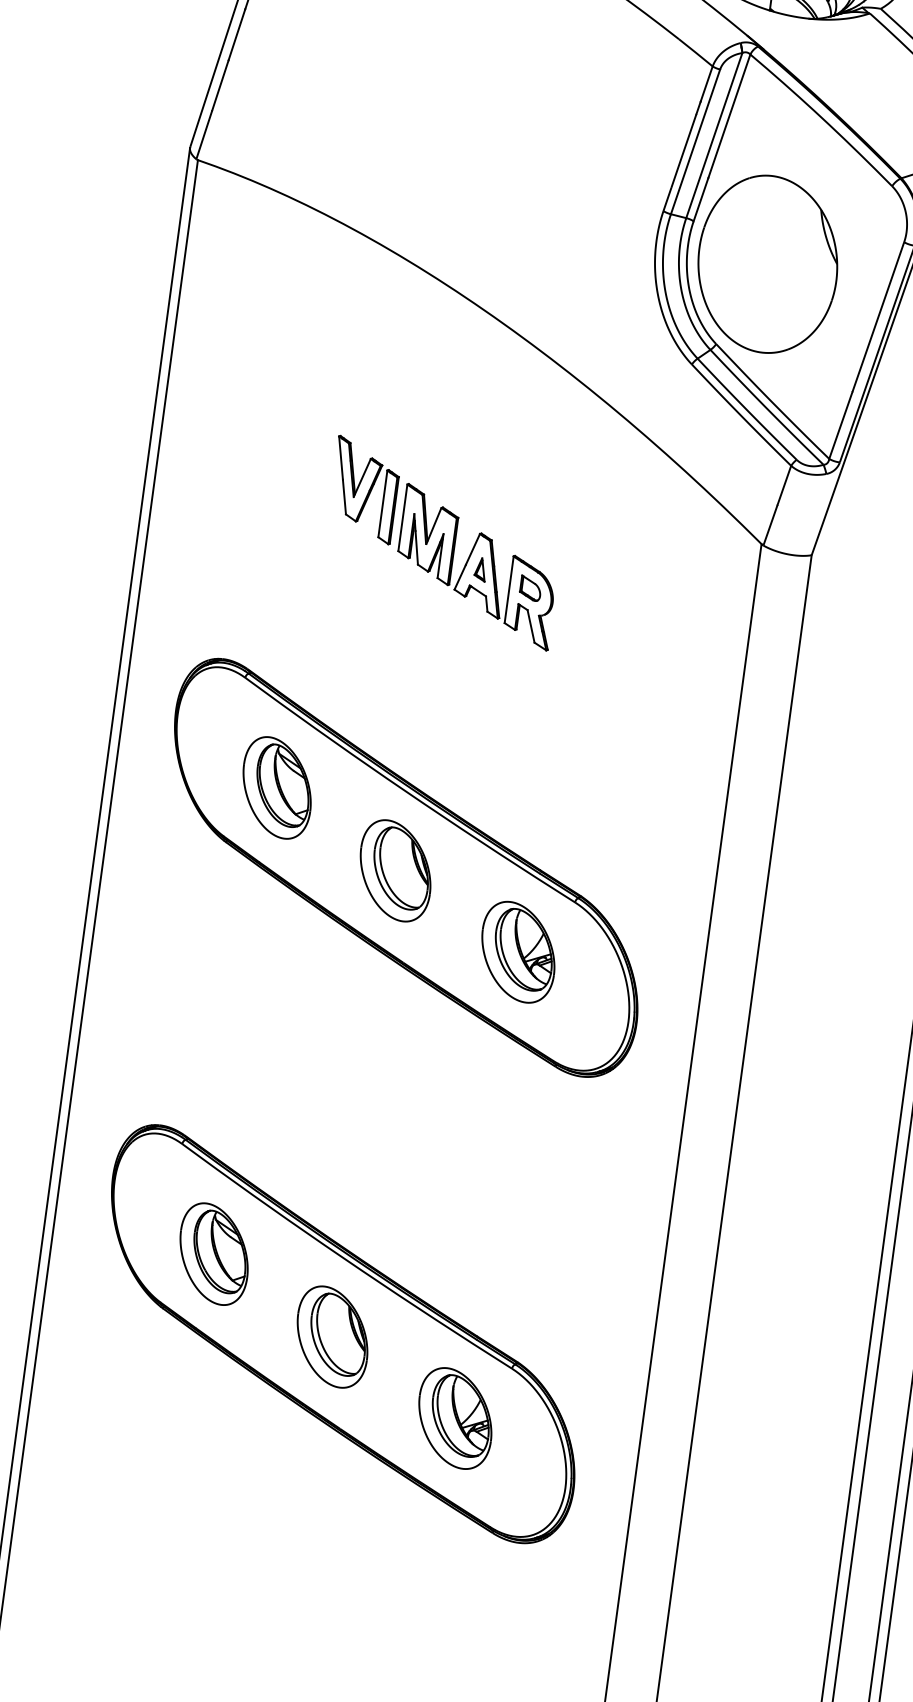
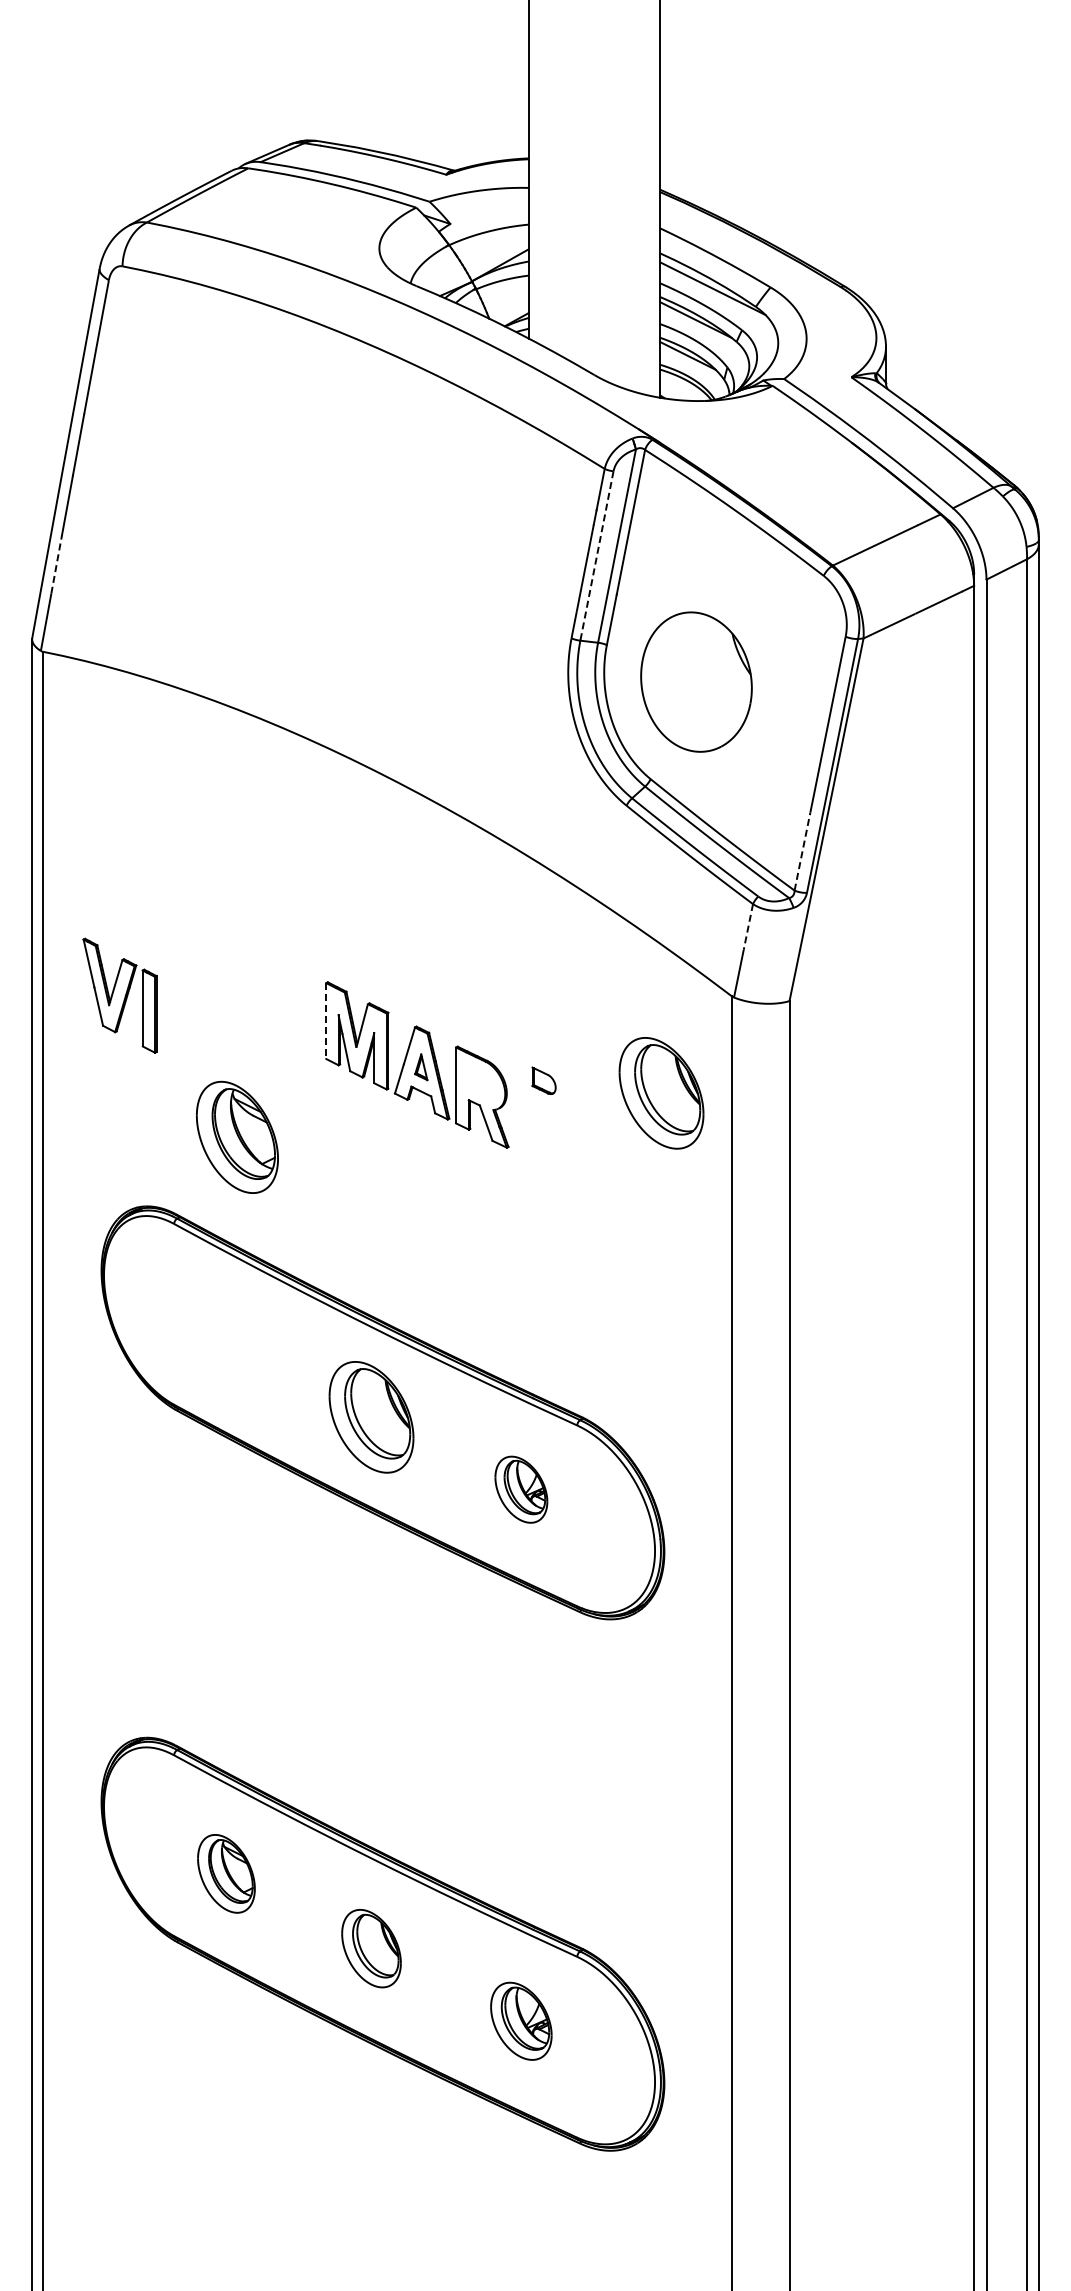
line: (220, 85) -> (56, 564), solid -> dashed
line: (695, 142) -> (596, 556), solid -> dashed
part: (768, 263) -> (696, 681), size x0.7
line: (840, 425) -> (802, 851), solid -> dashed
line: (784, 485) -> (748, 927), solid -> dashed
part: (363, 489) -> (119, 995), moved
line: (403, 518) -> (326, 1021), solid -> dashed
part: (530, 588) -> (543, 1080), moved
part: (688, 621) -> (661, 1093), added
part: (277, 787) -> (237, 1136), moved
part: (518, 952) -> (521, 1489), size x0.6
part: (214, 1253) -> (226, 1873), size x0.7
part: (332, 1336) -> (371, 1948), size x0.7
part: (455, 1418) -> (521, 2021), size x0.7

